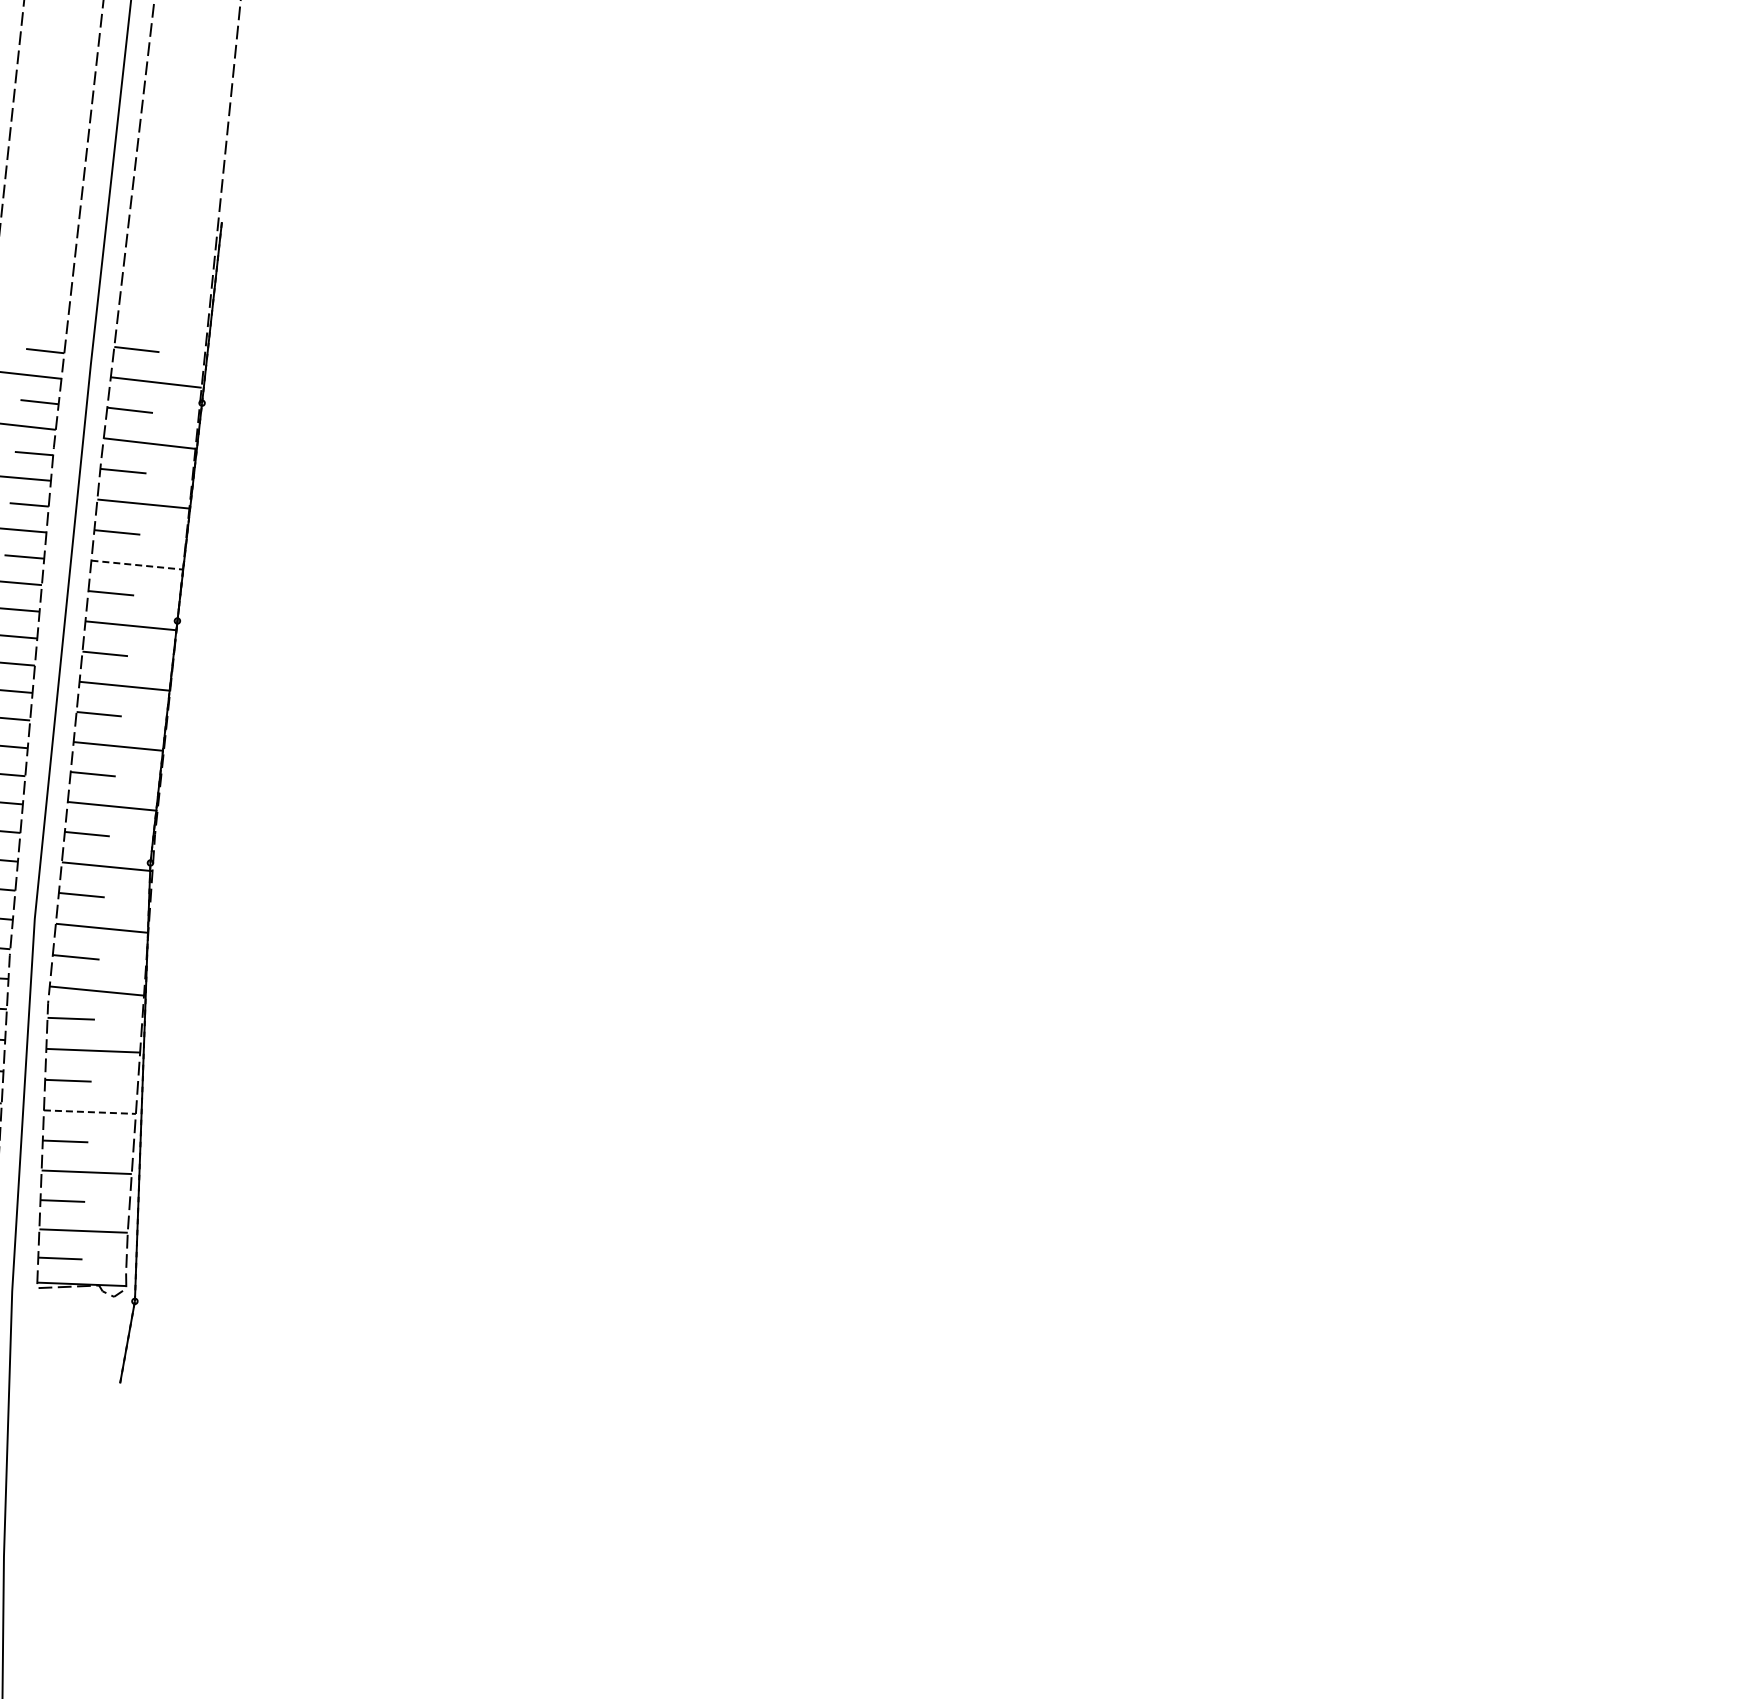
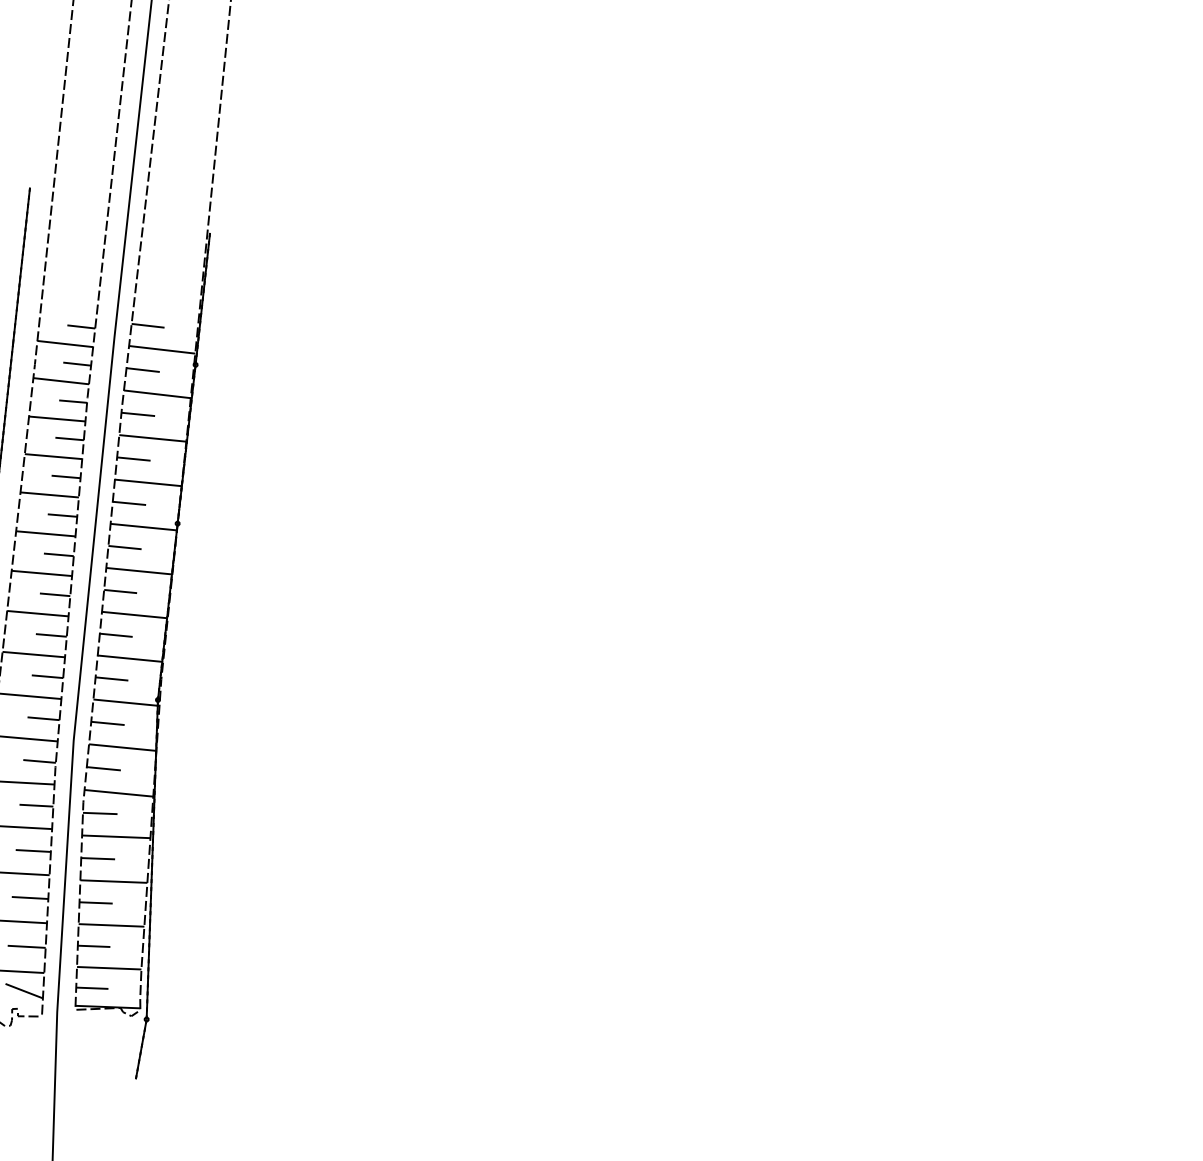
line: (137, 565) -> (148, 483), dashed -> solid
line: (90, 1112) -> (114, 881), dashed -> solid

